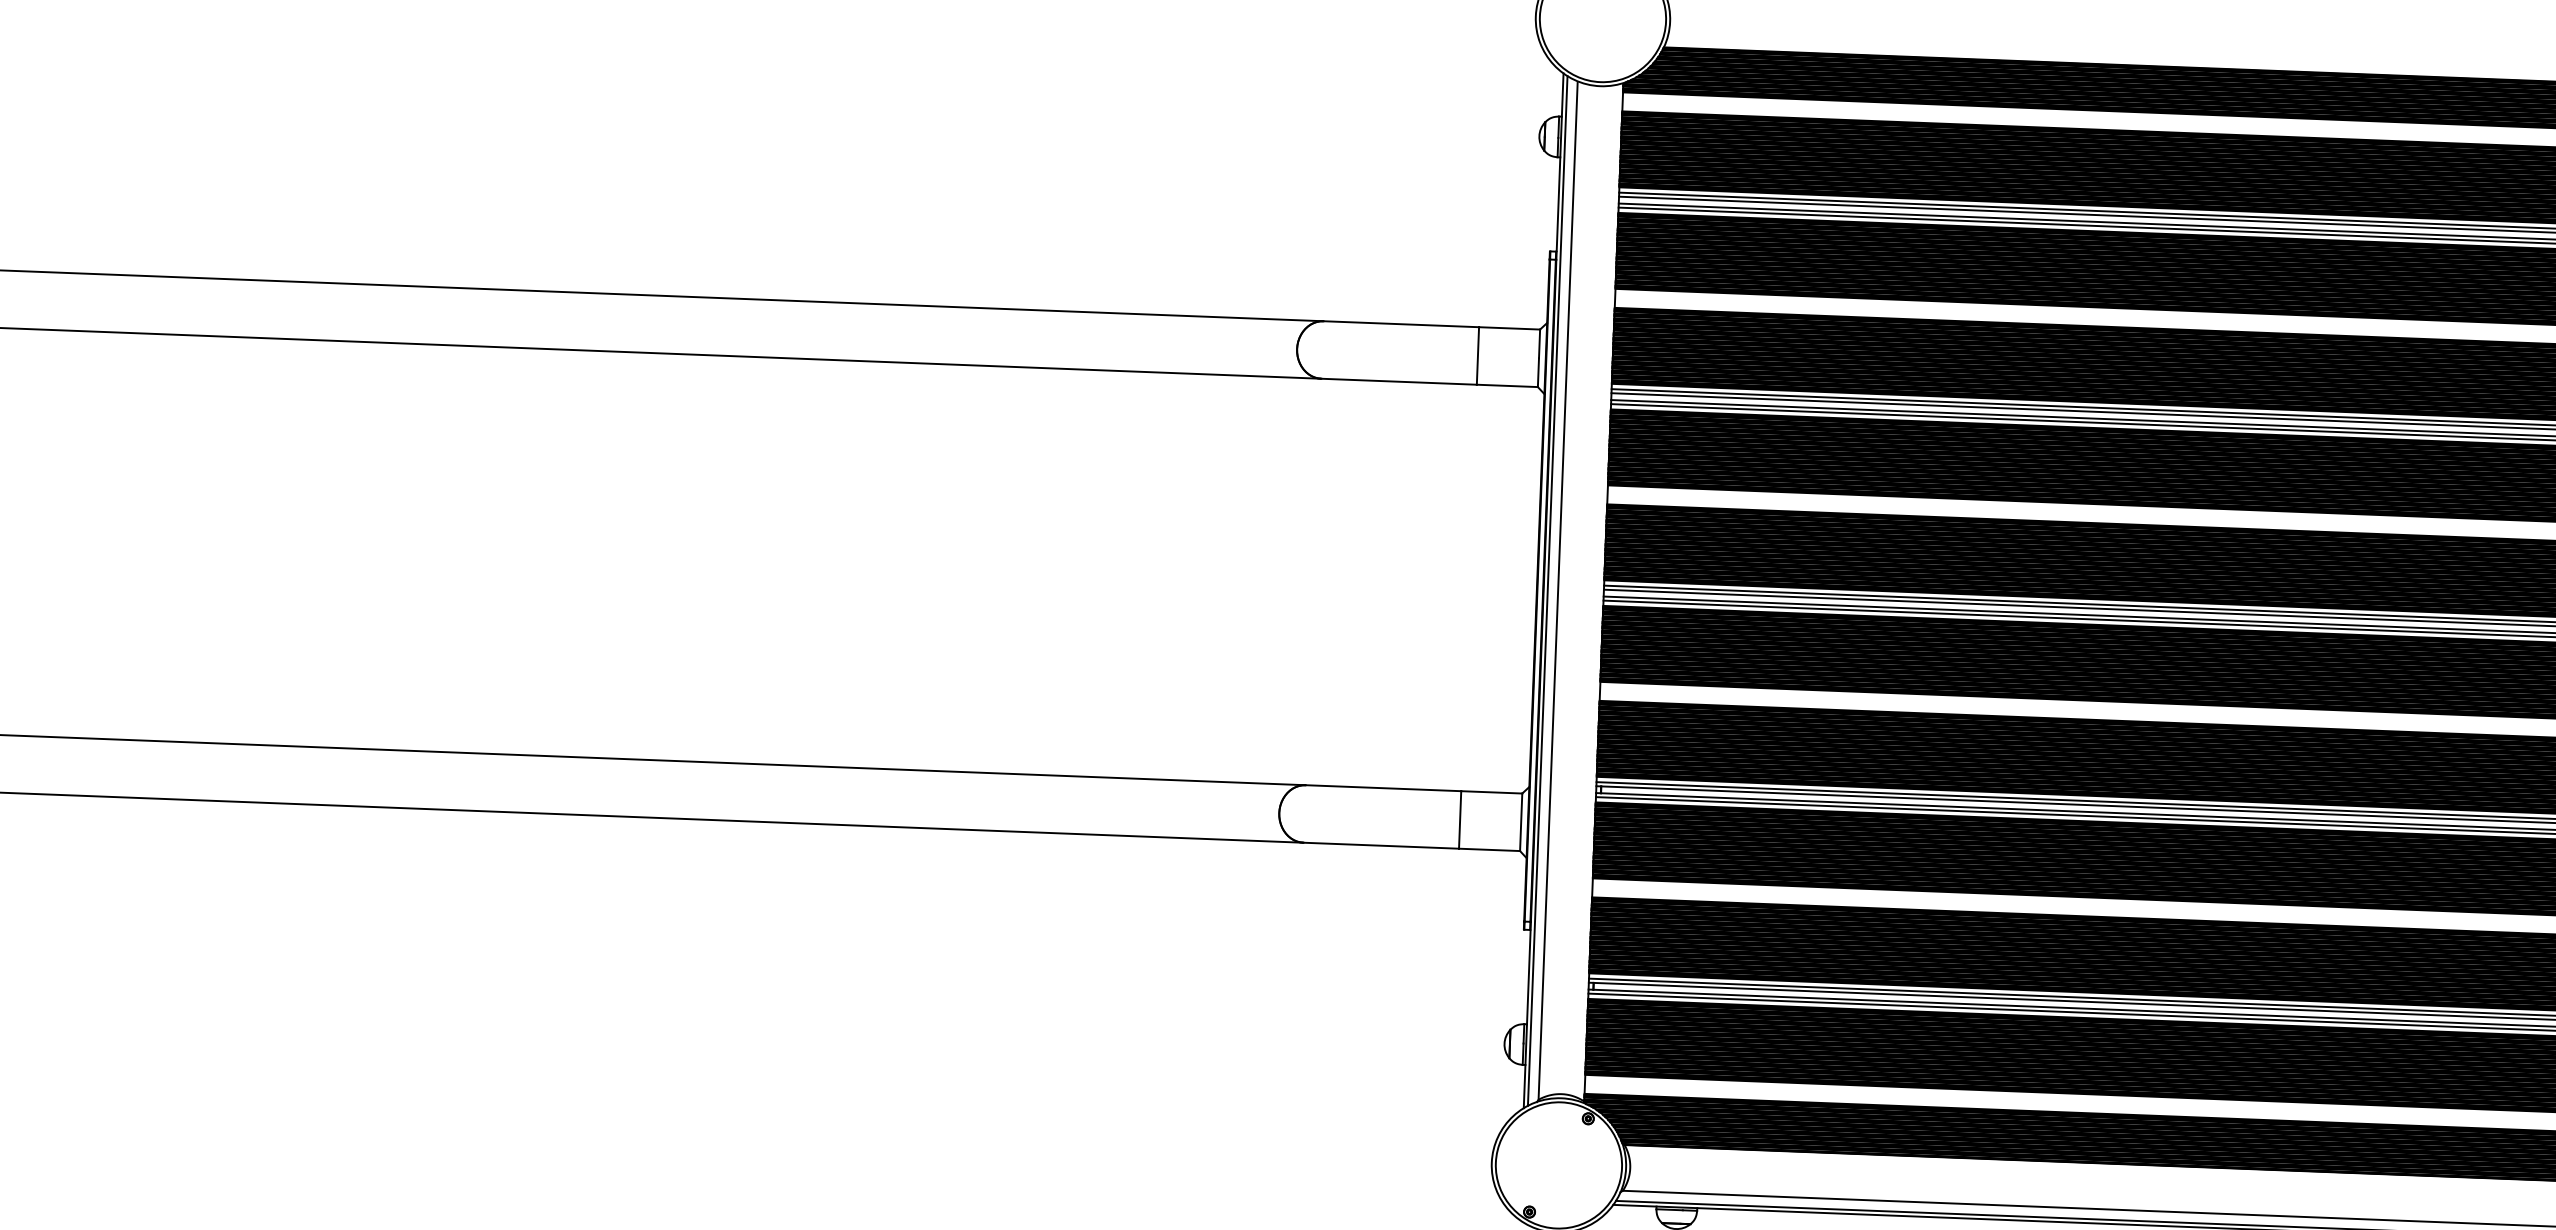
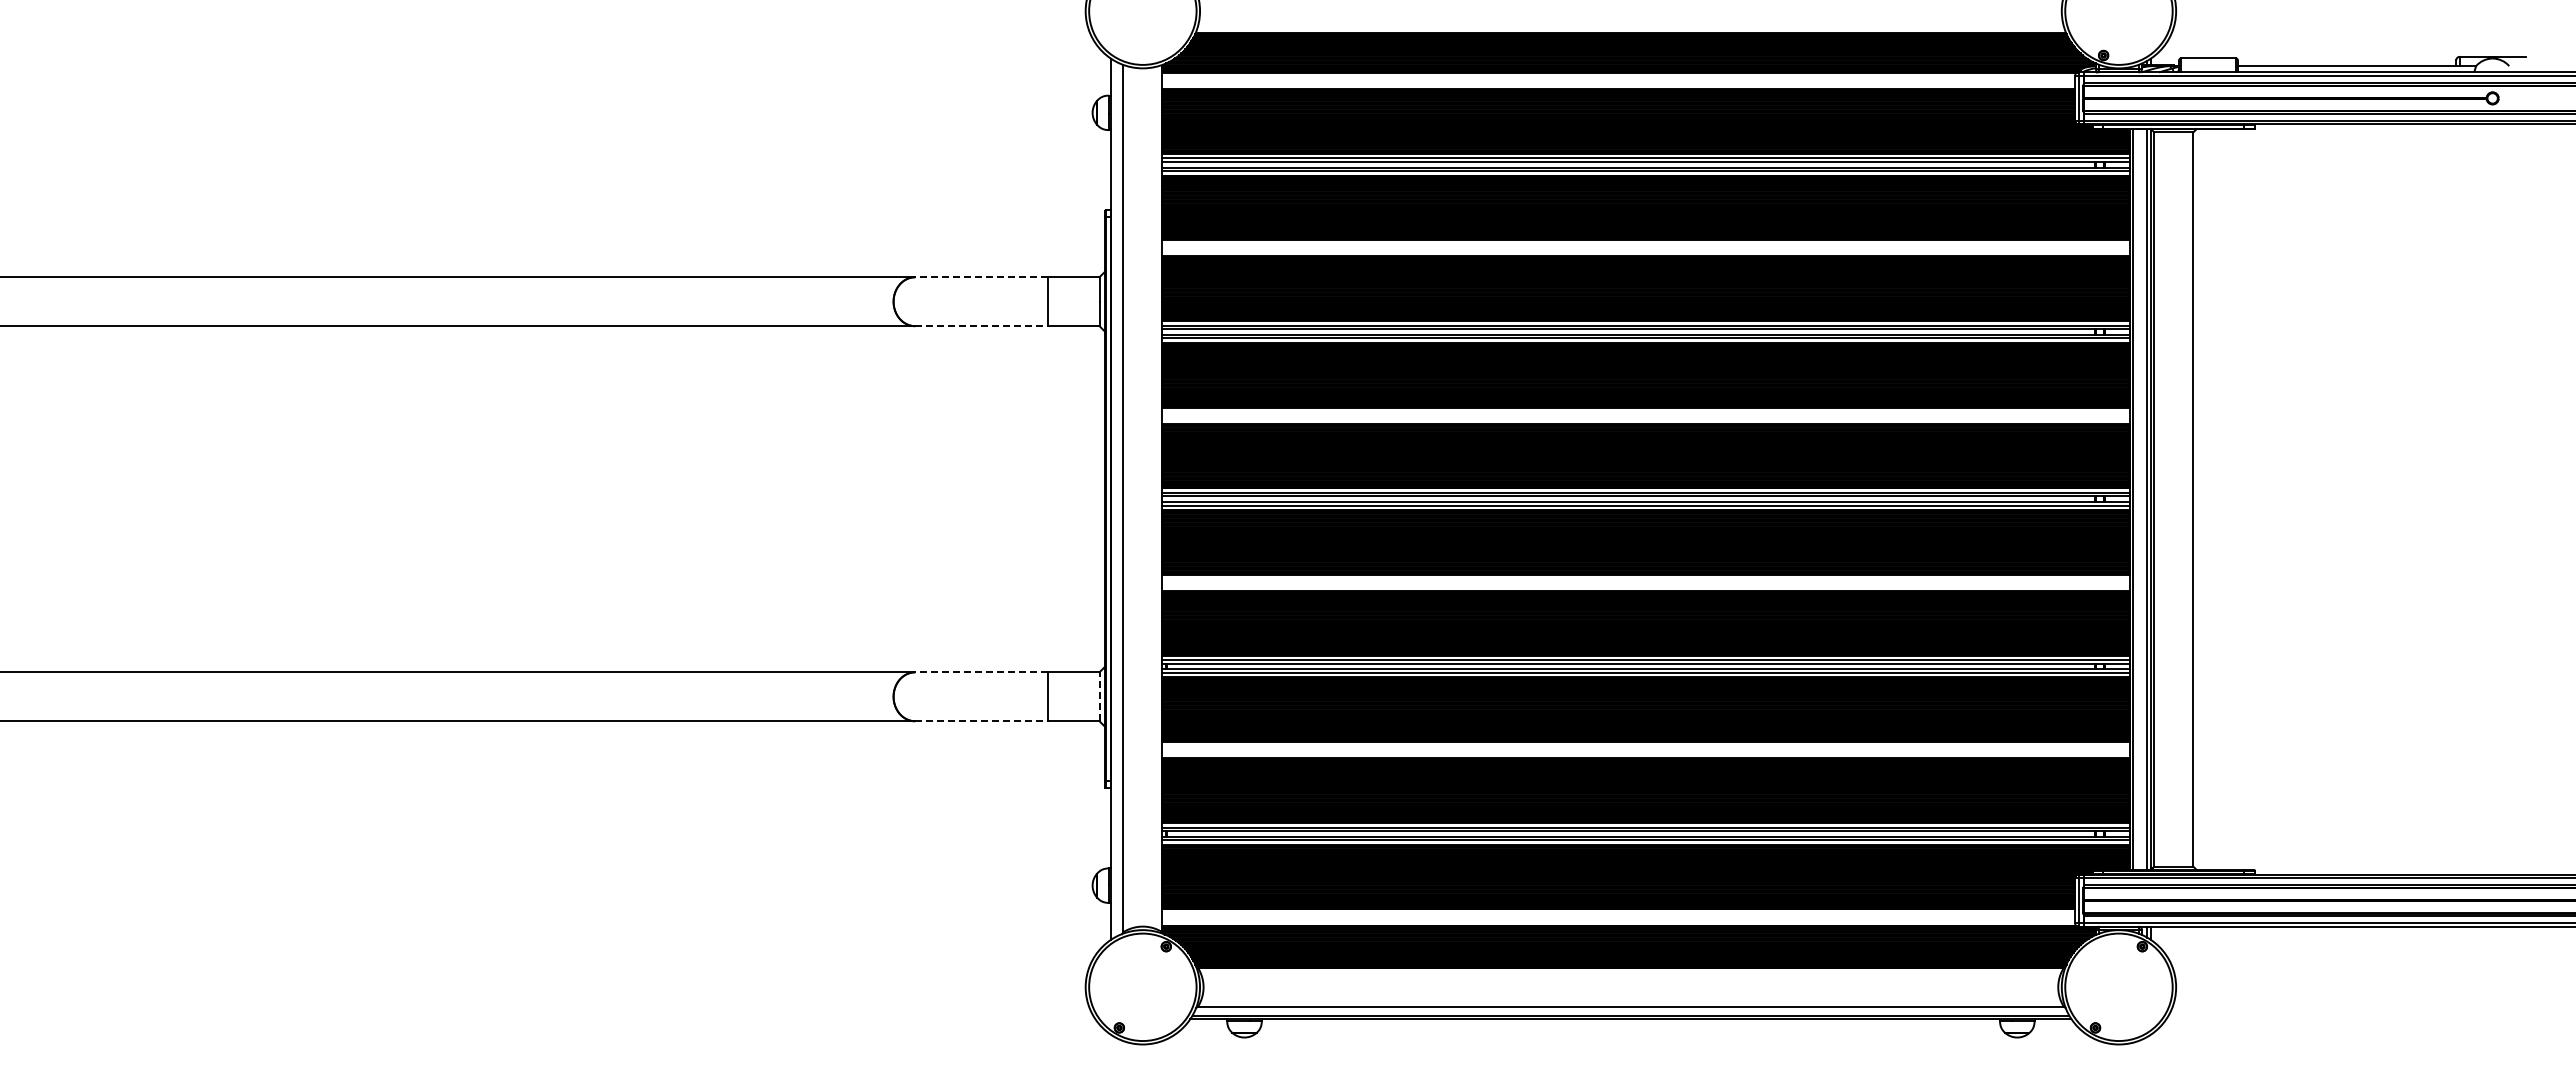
line: (1400, 324) -> (980, 277), solid -> dashed
line: (1399, 382) -> (981, 326), solid -> dashed
line: (1547, 590) -> (1114, 498), removed
line: (1382, 788) -> (980, 672), solid -> dashed
line: (1521, 821) -> (1099, 696), solid -> dashed
line: (1381, 845) -> (981, 721), solid -> dashed

